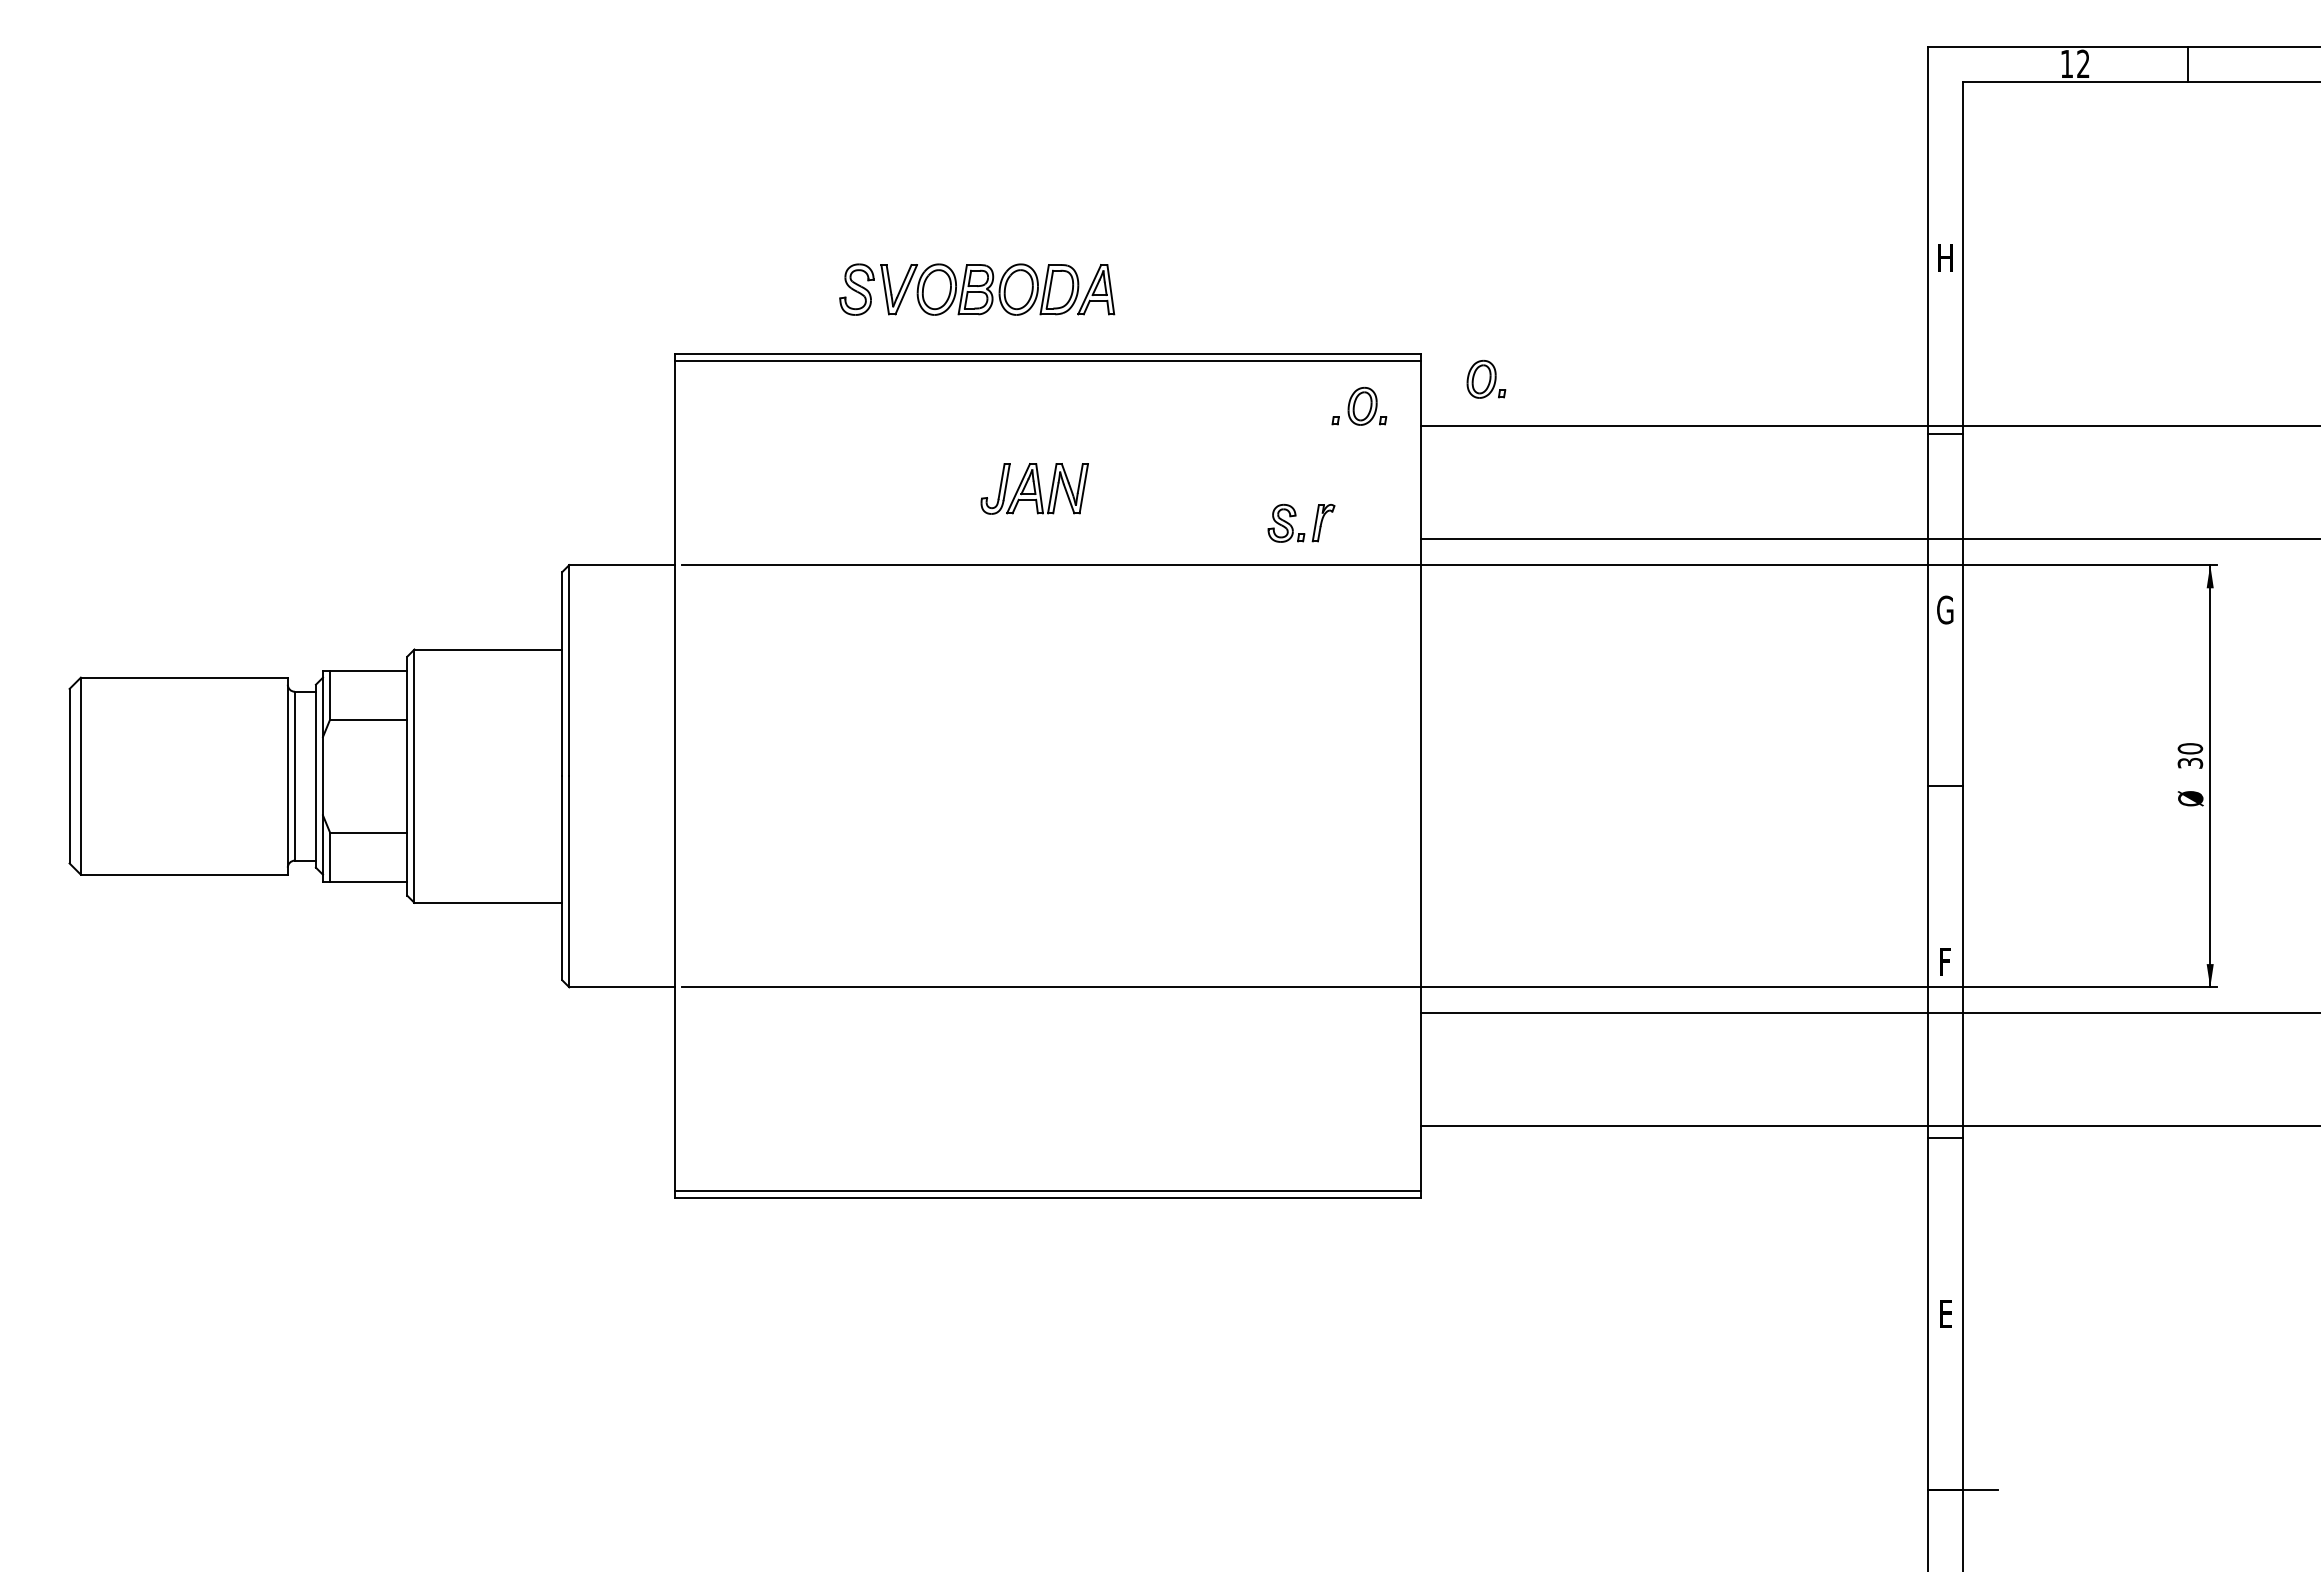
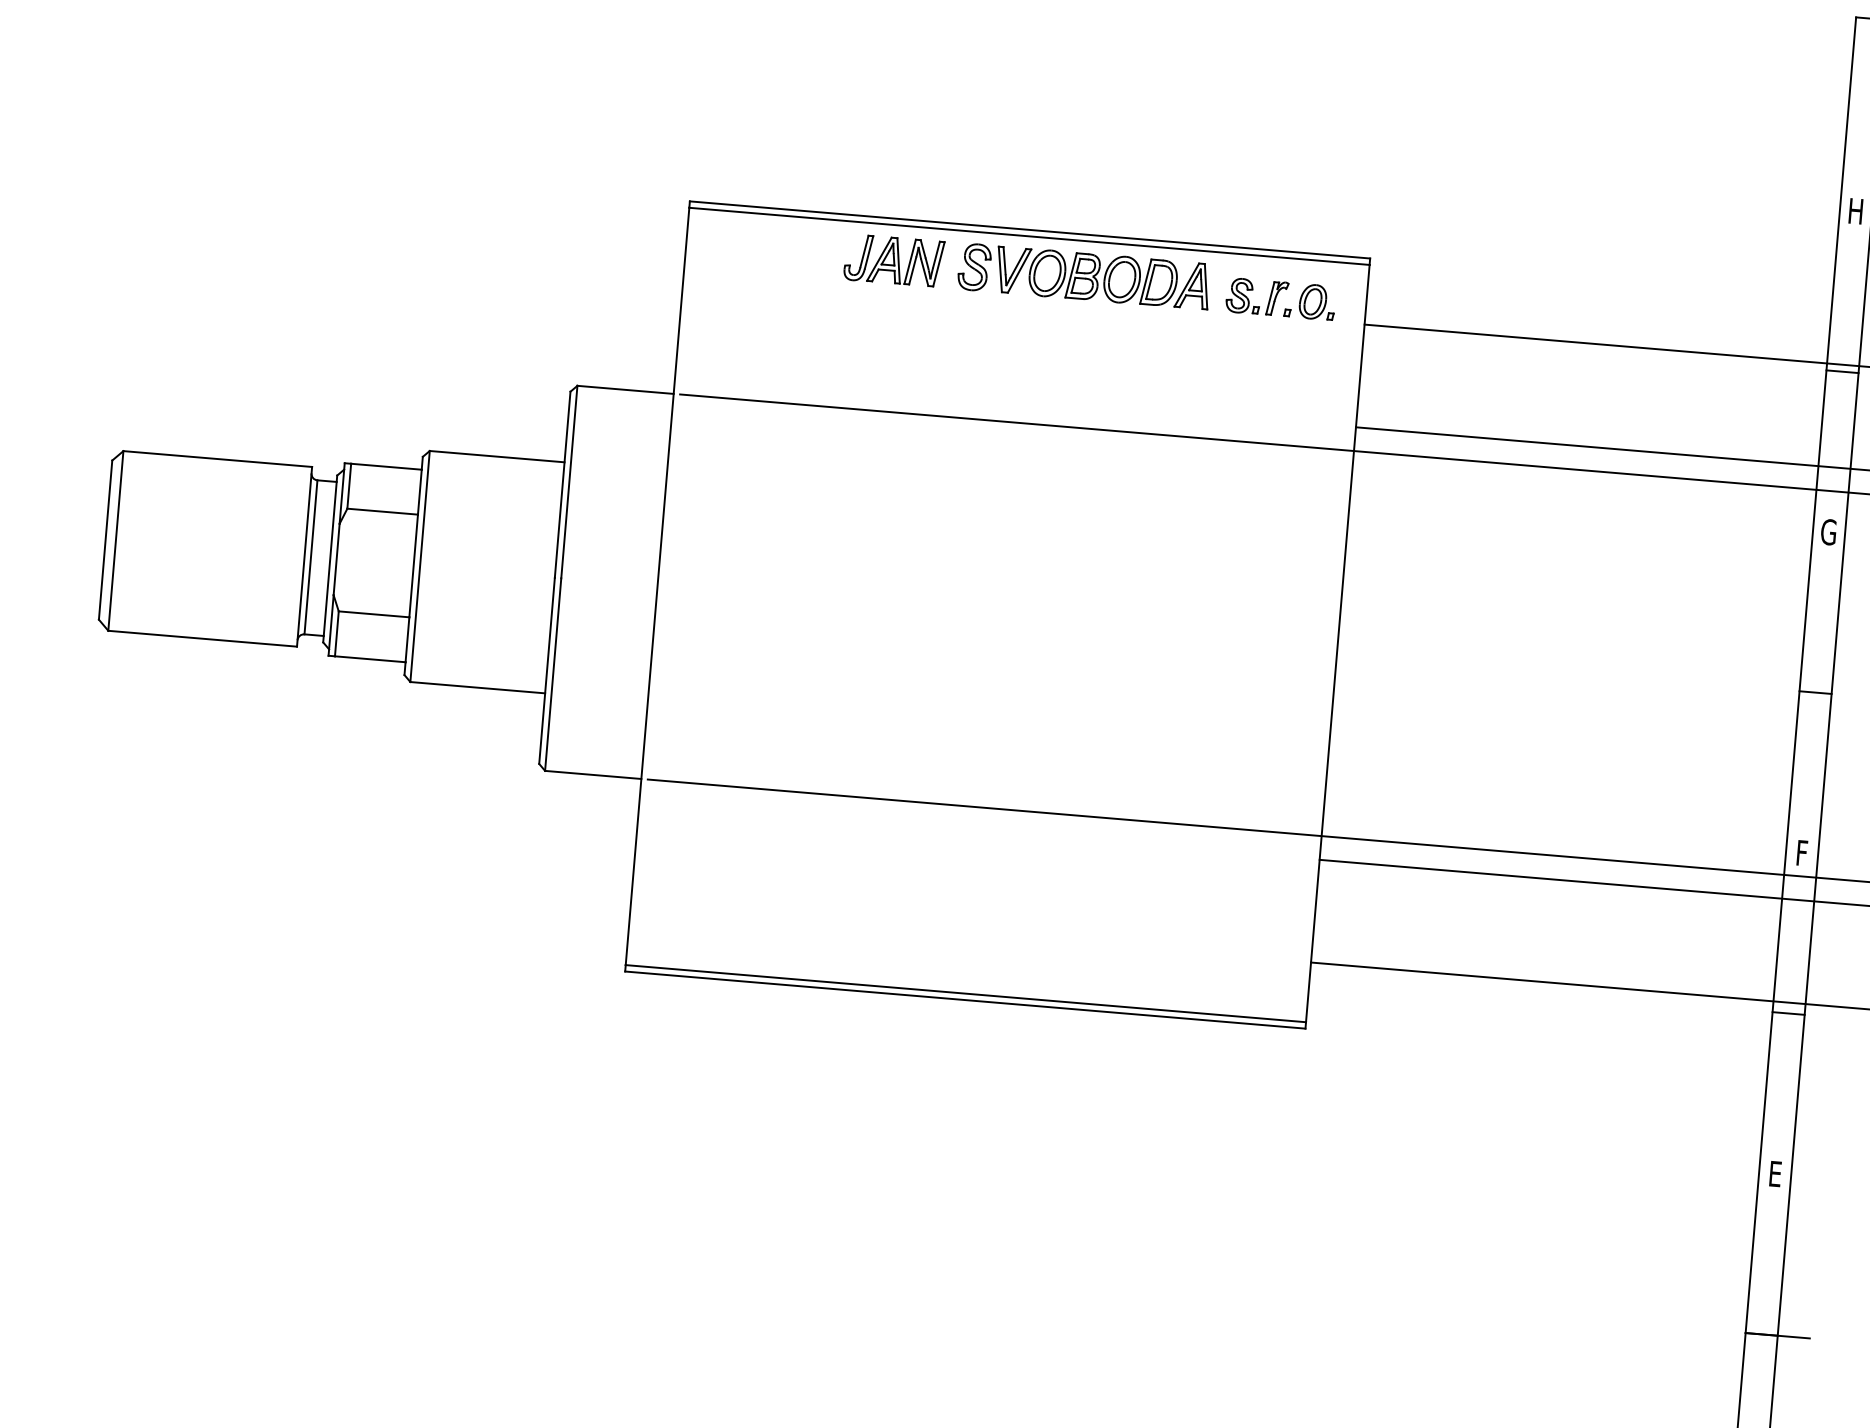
part: (977, 289) -> (1084, 276), moved
part: (1486, 379) -> (1428, 286), removed
part: (1034, 488) -> (893, 260), moved
part: (1296, 516) -> (1253, 290), moved

